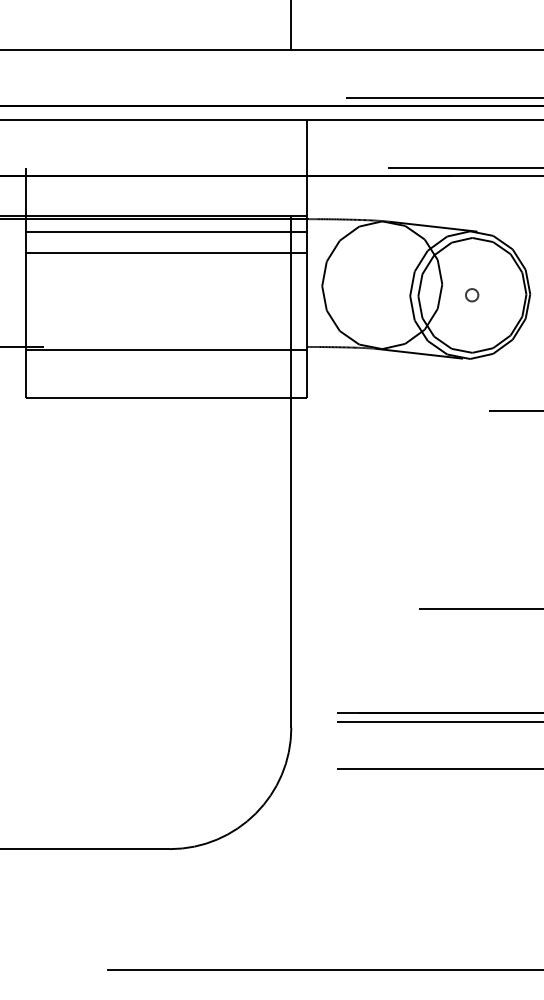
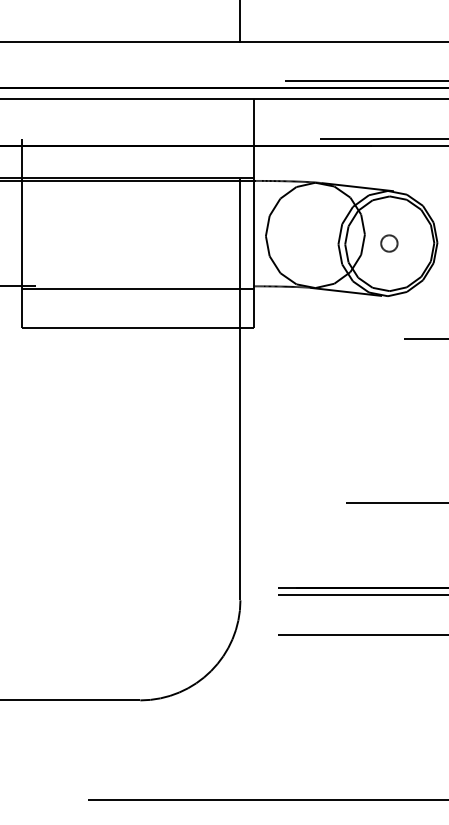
line: (166, 231) -> (137, 191), removed
line: (166, 253) -> (137, 209), removed
circle: (472, 295) -> (389, 243), size x1.6

